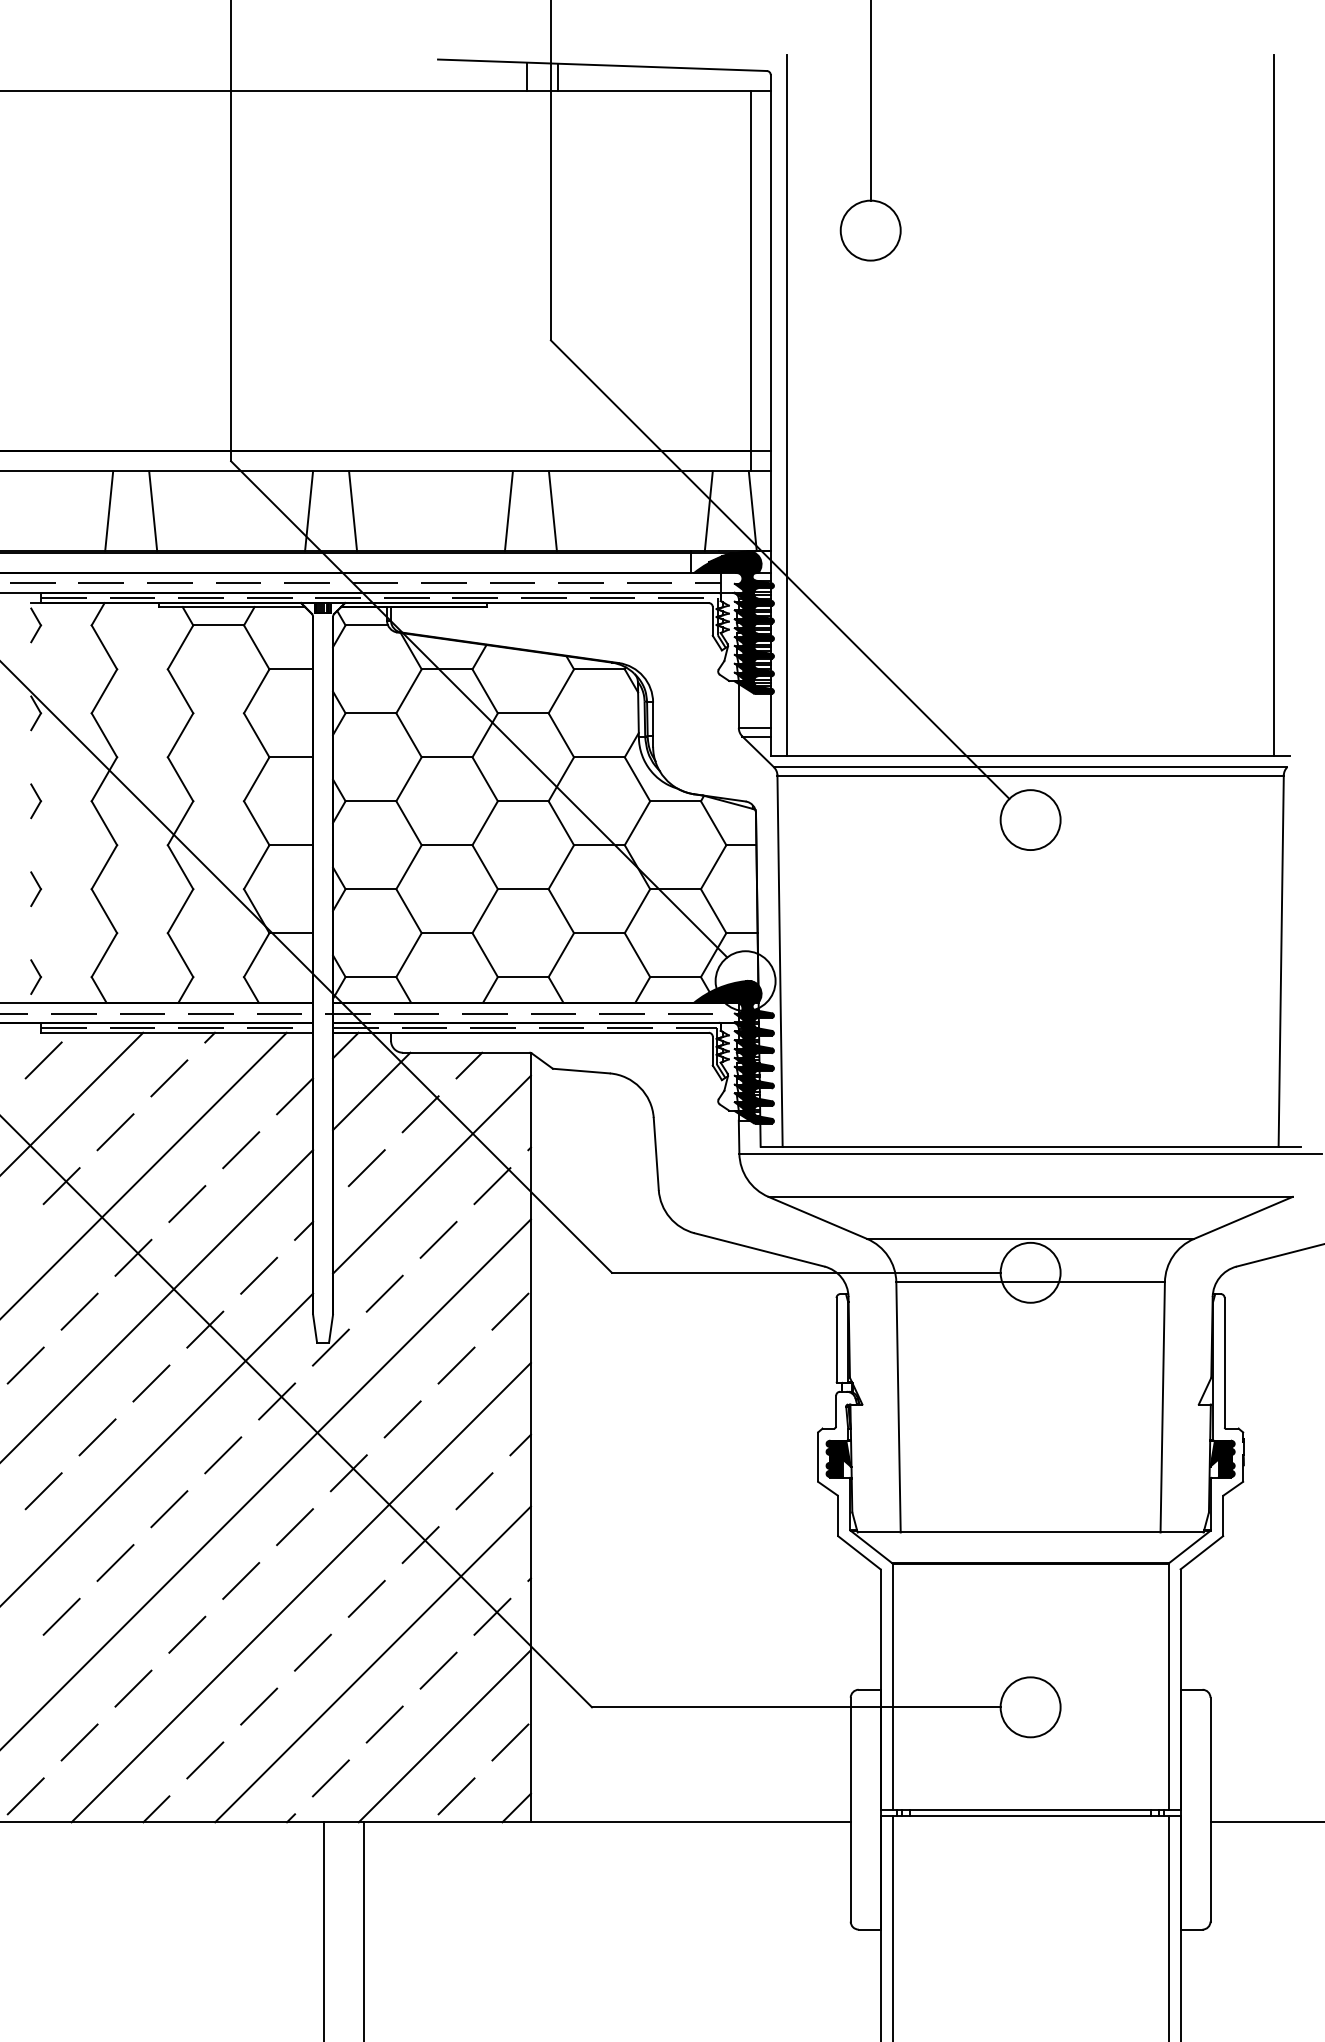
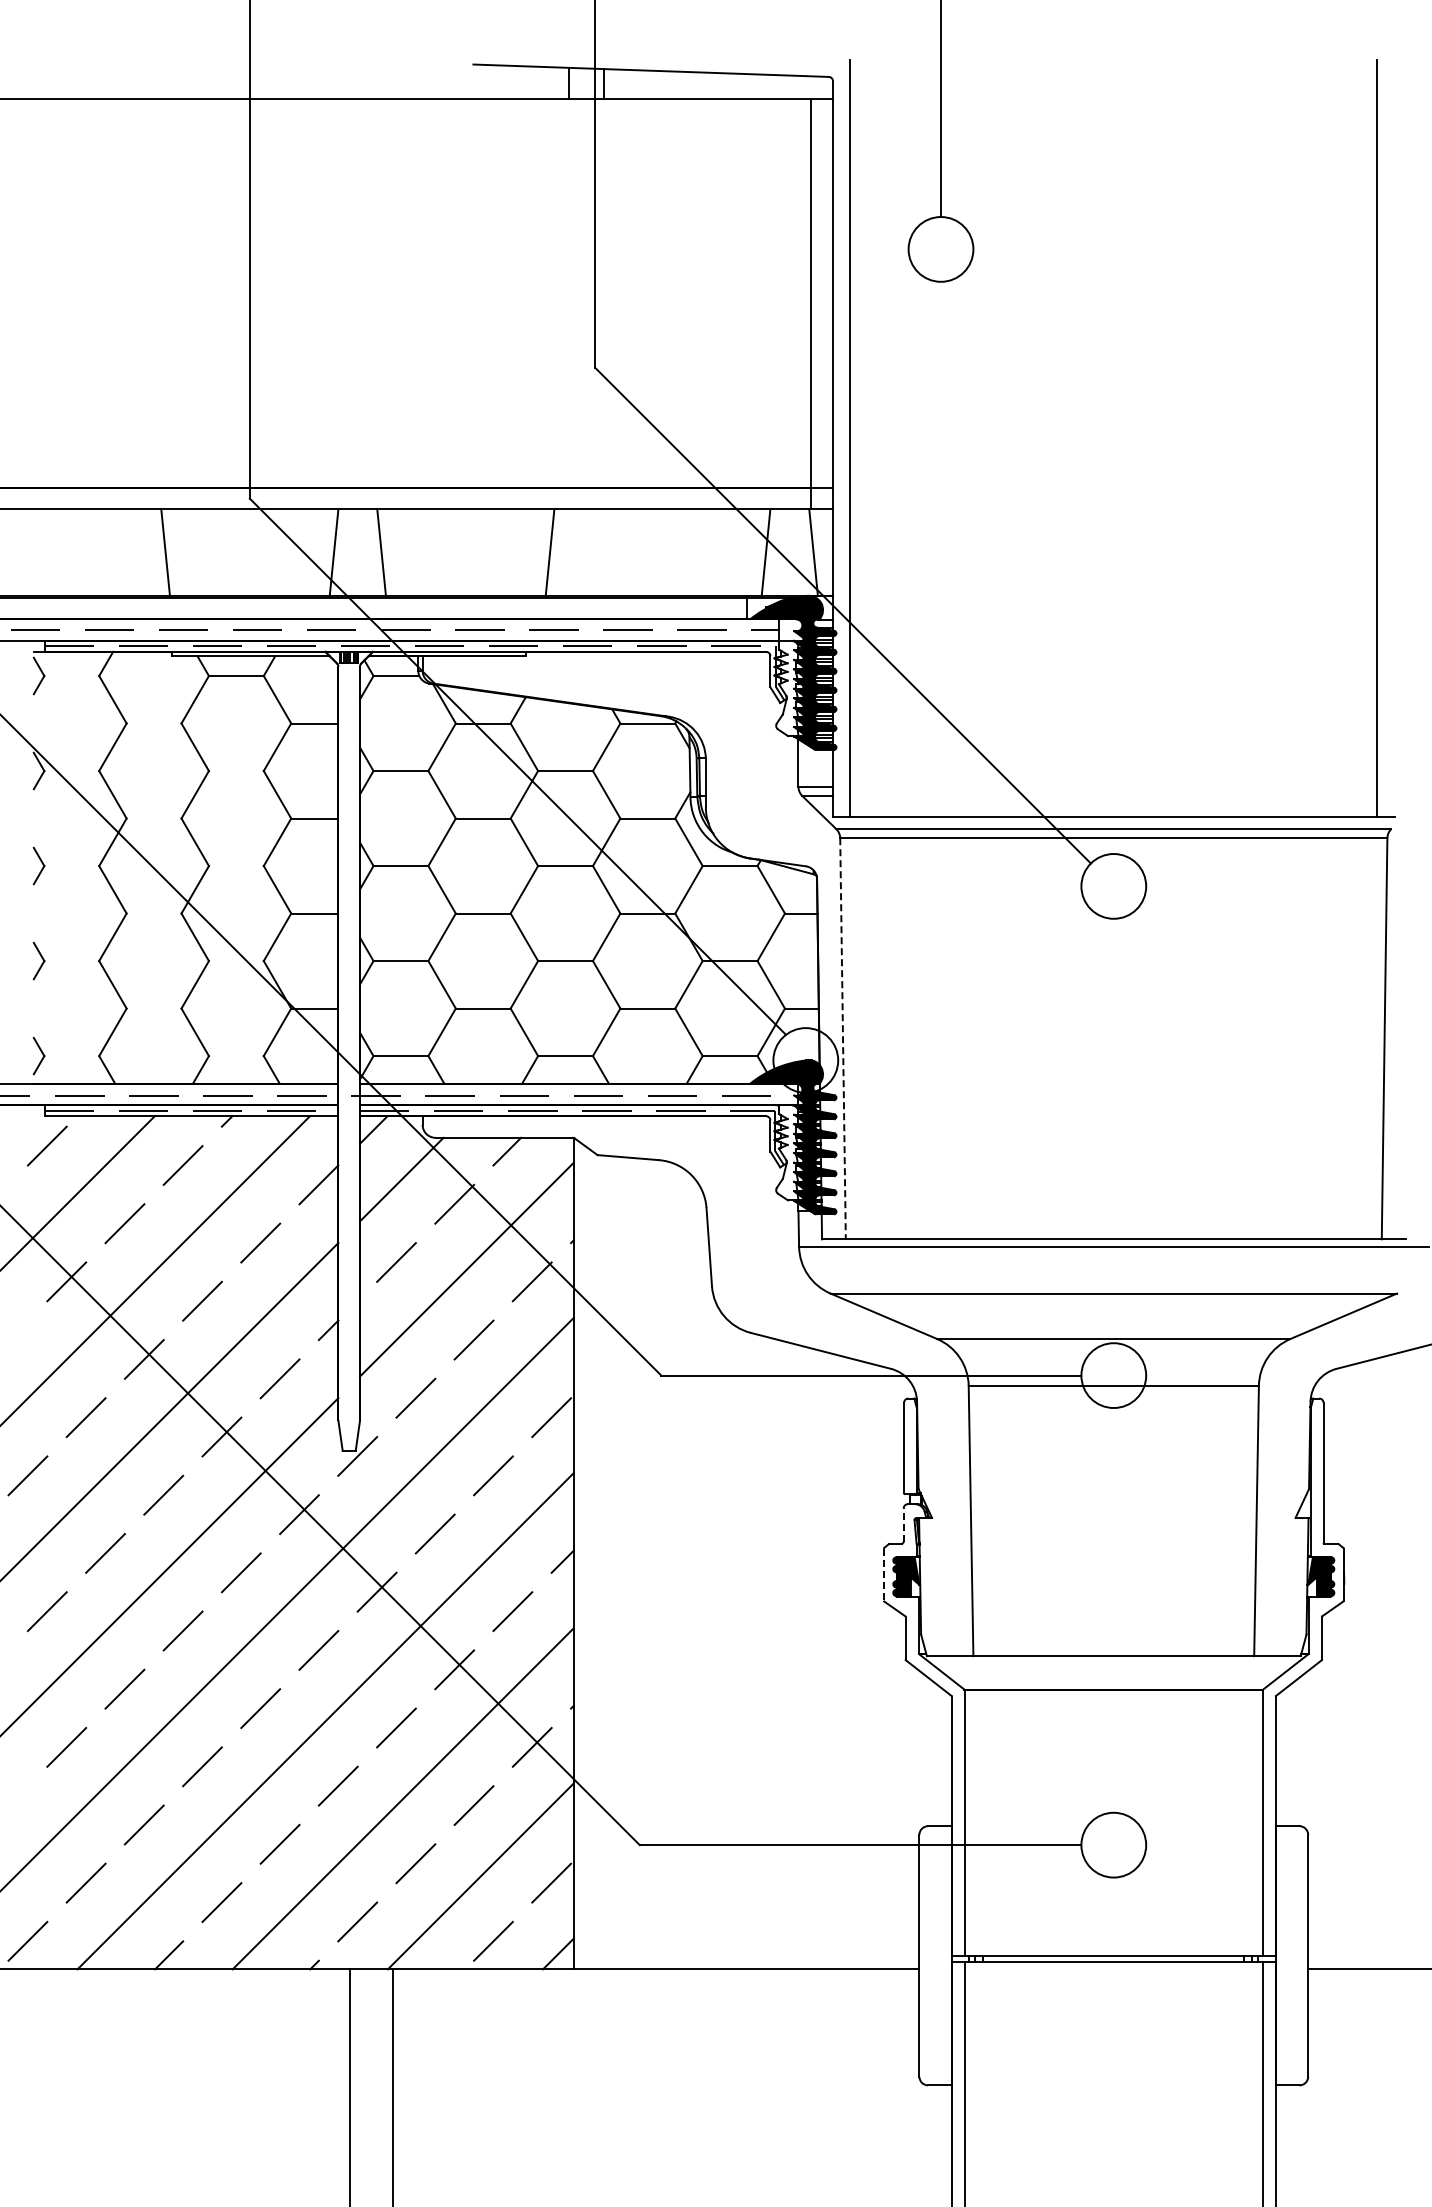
line: (108, 511) -> (117, 552), removed
line: (552, 511) -> (597, 552), removed
line: (780, 960) -> (843, 1038), solid -> dashed
line: (836, 1411) -> (903, 1525), solid -> dashed
line: (817, 1457) -> (883, 1575), solid -> dashed

